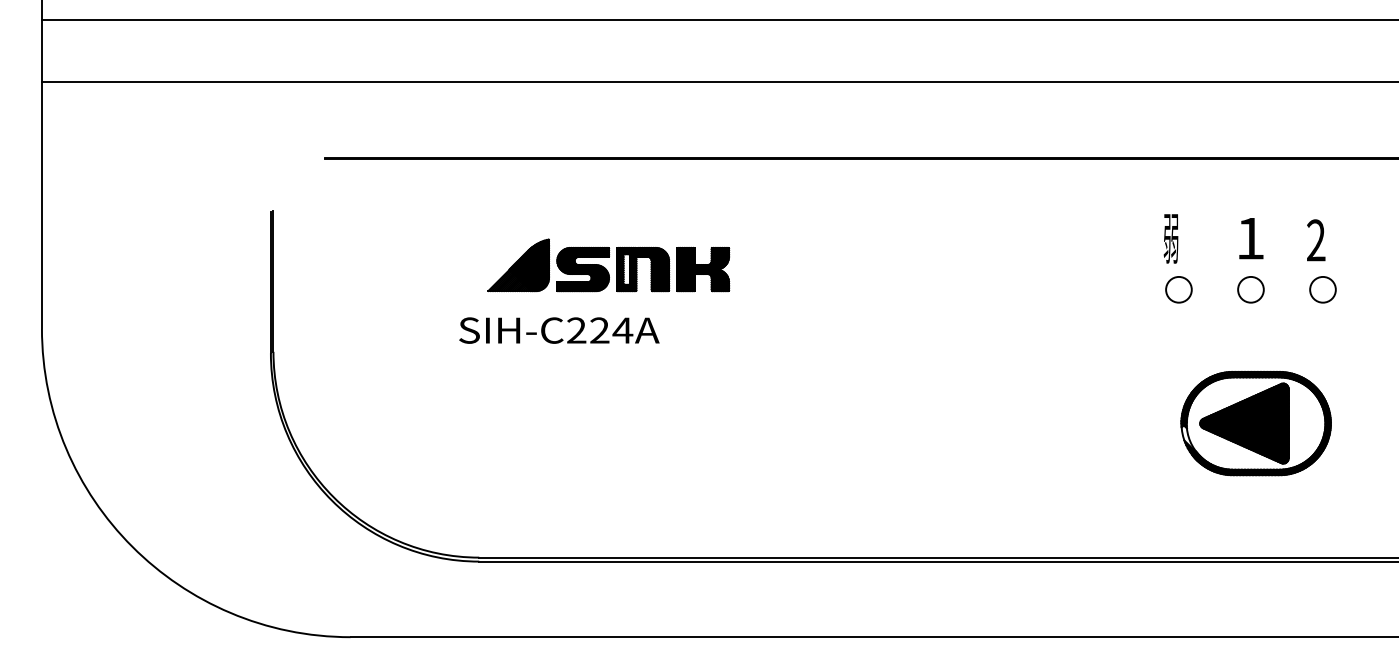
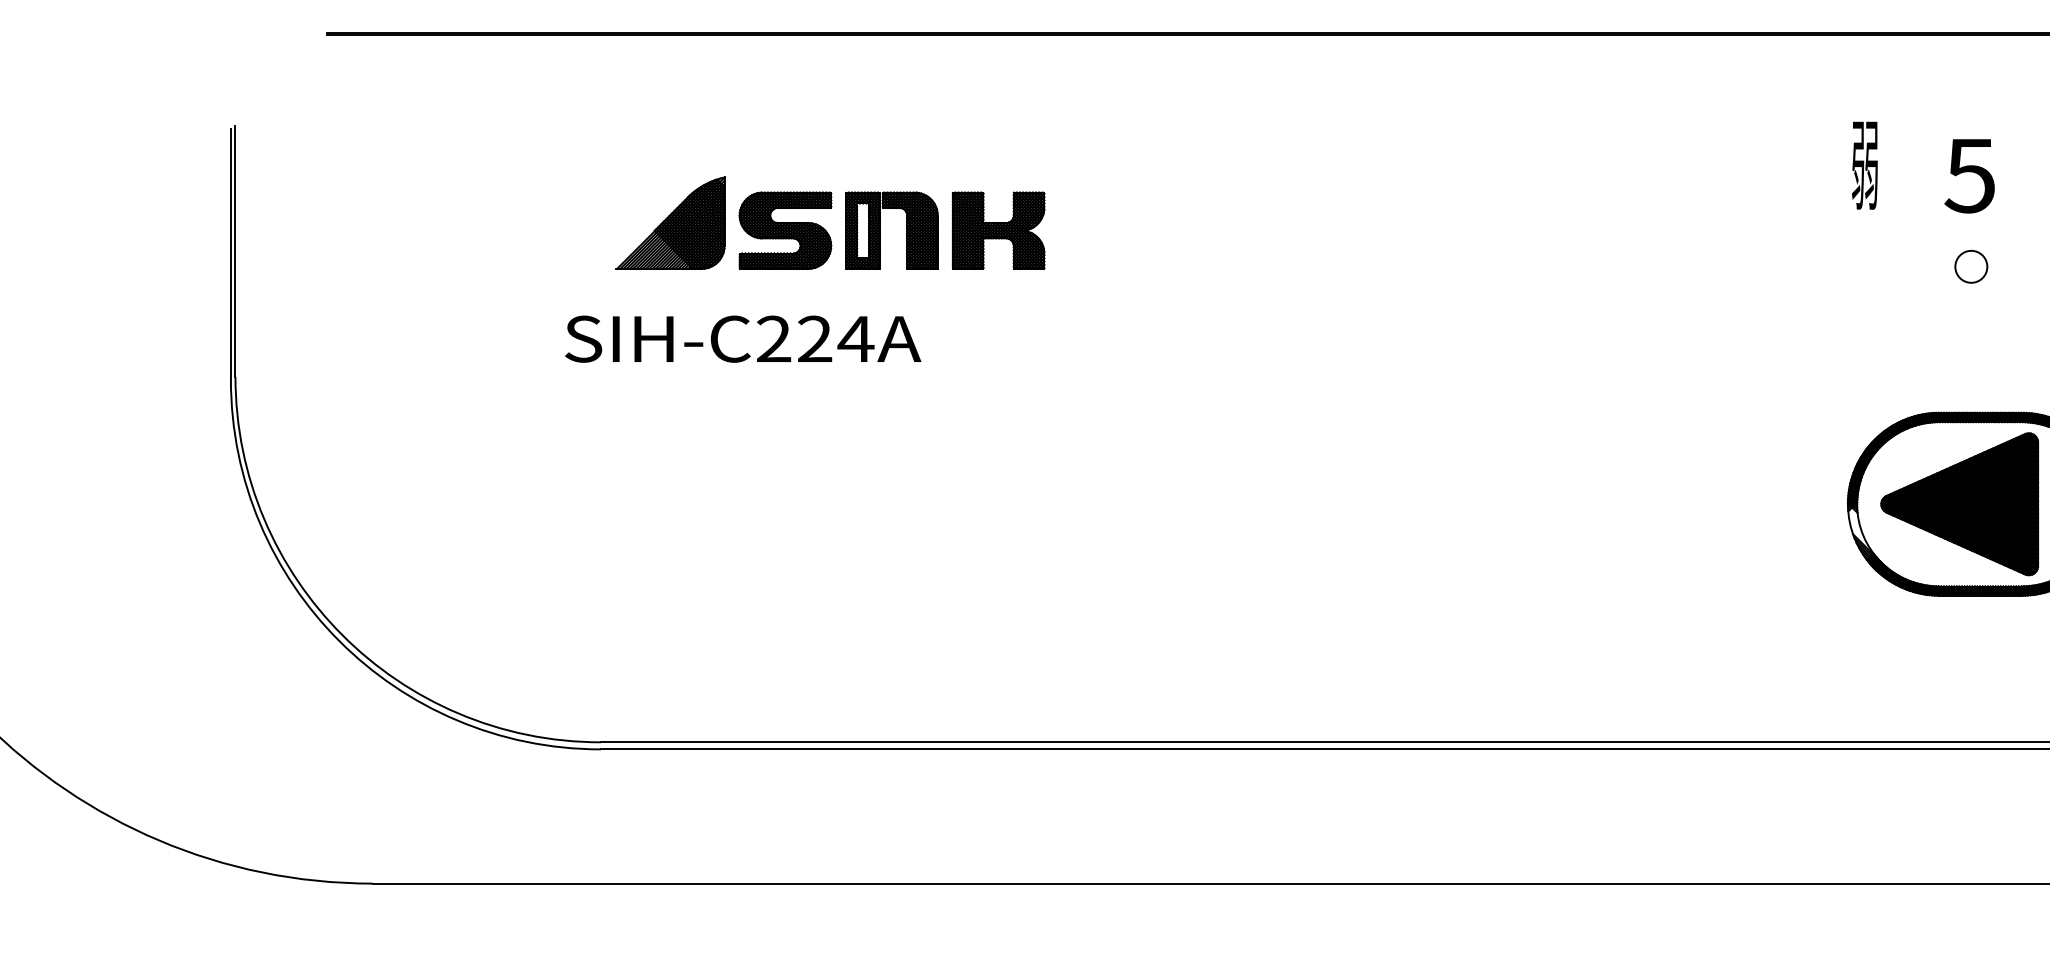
text: (1170, 238) -> (1863, 164), moved
text: (1249, 238) -> (1968, 175), 1 -> 5
circle: (1178, 289) -> (1842, 266), removed
circle: (1250, 289) -> (1970, 266), size x0.7

